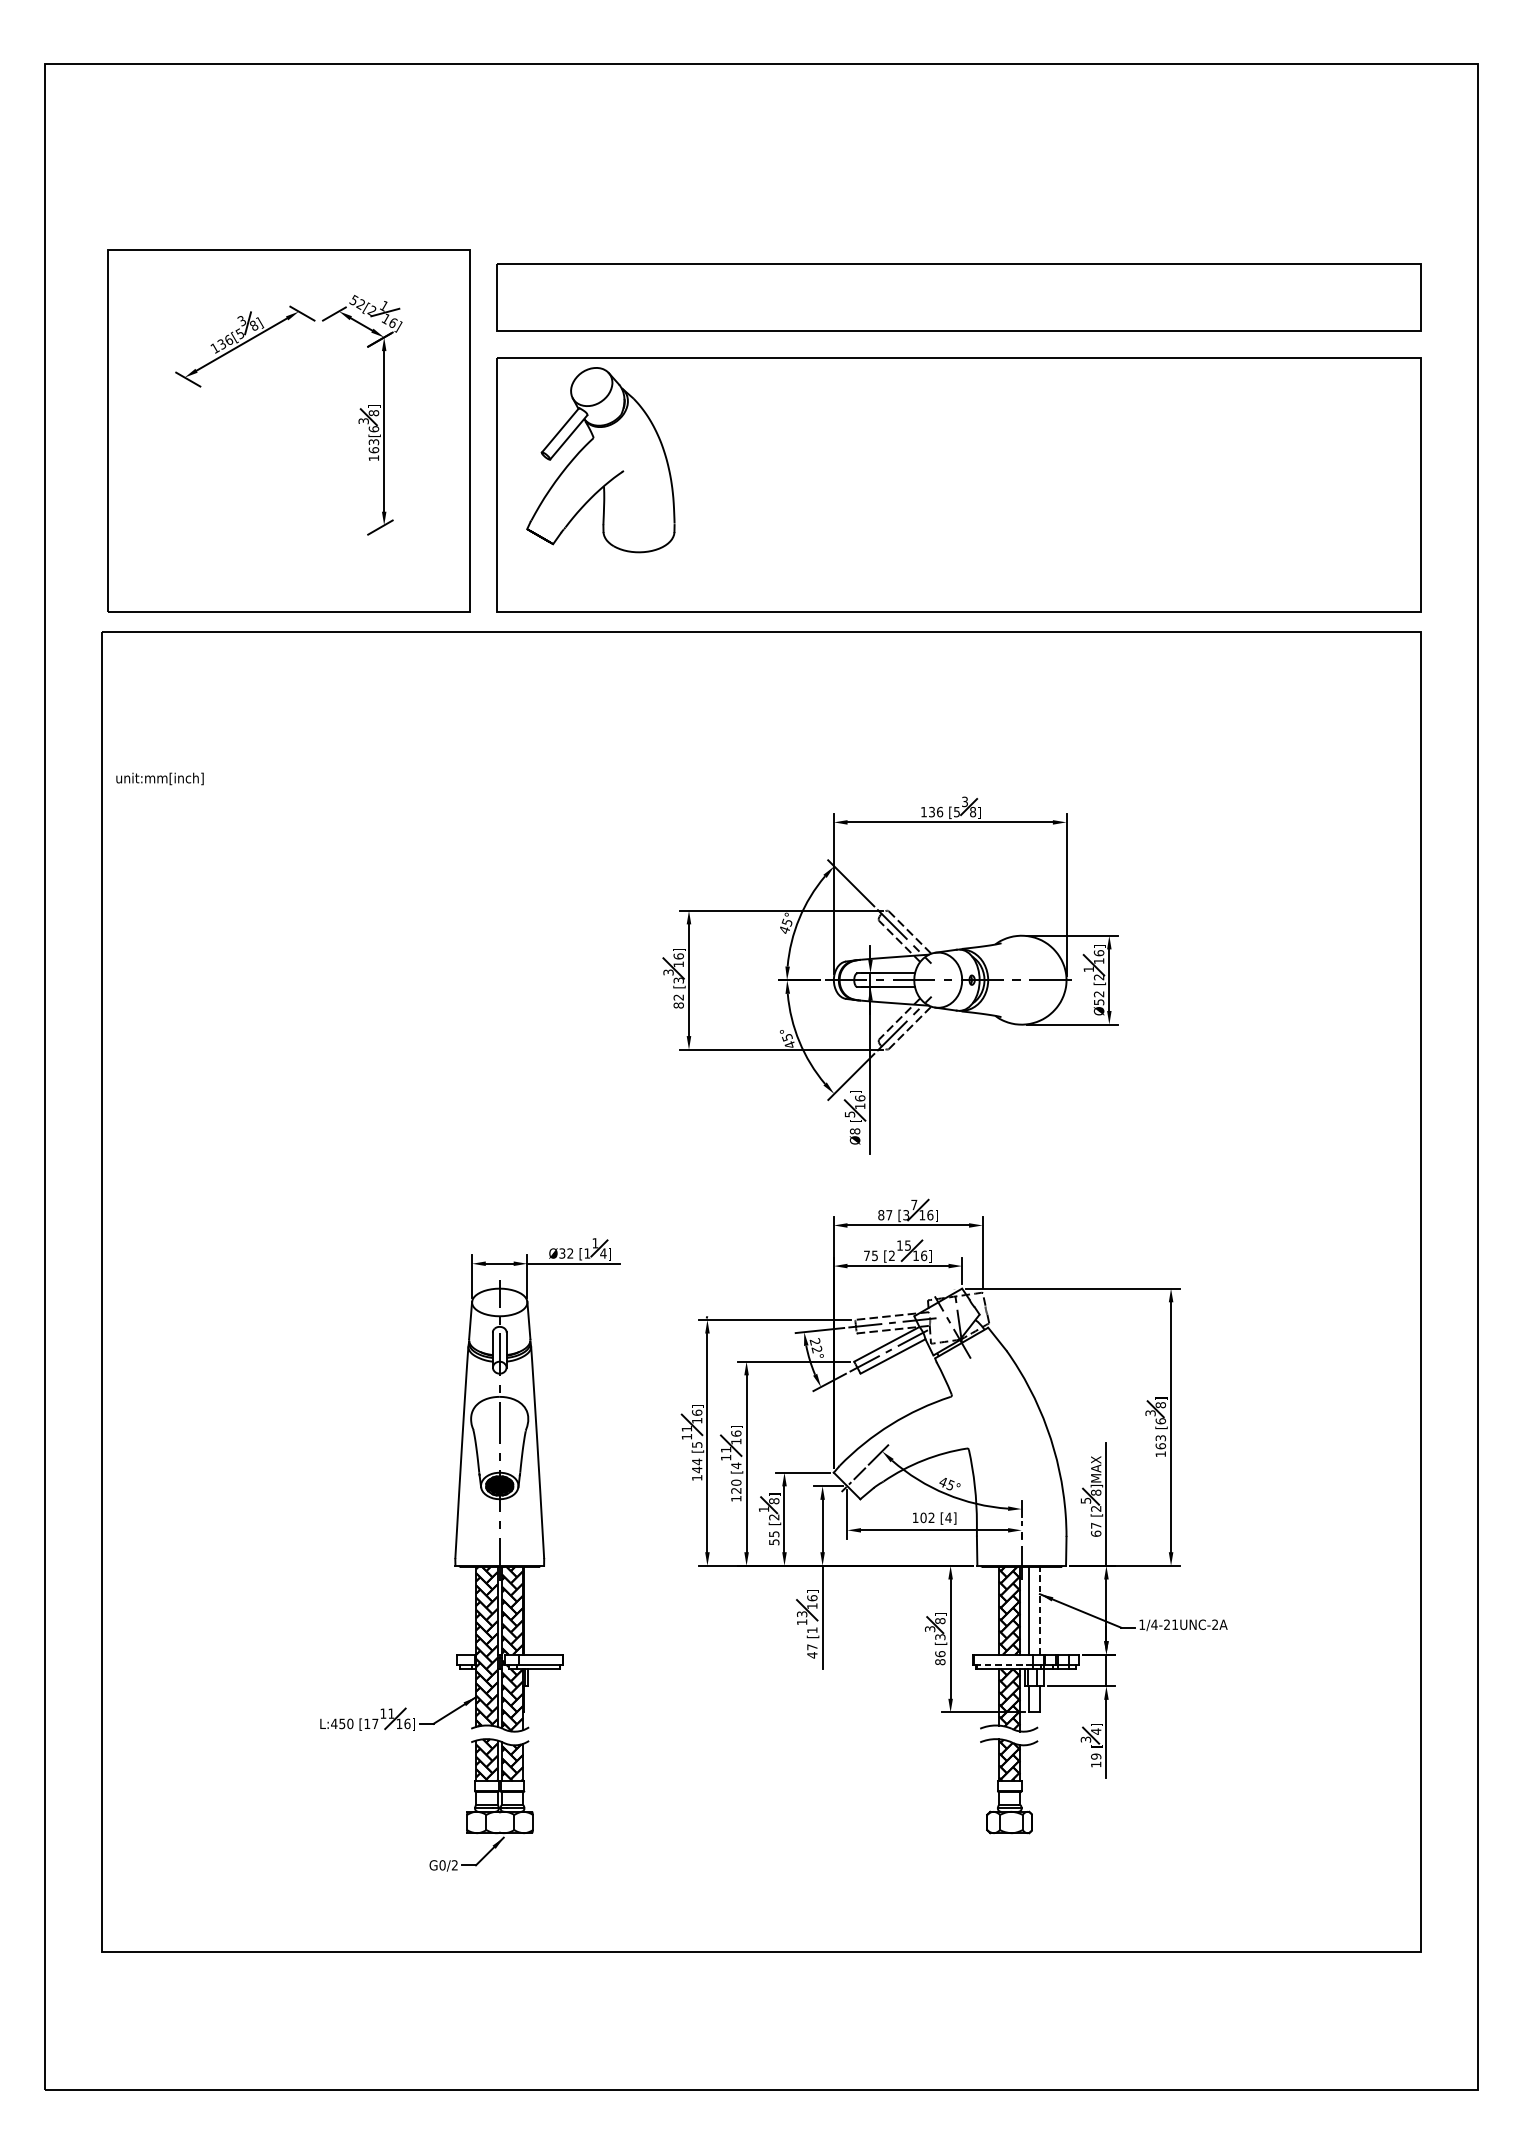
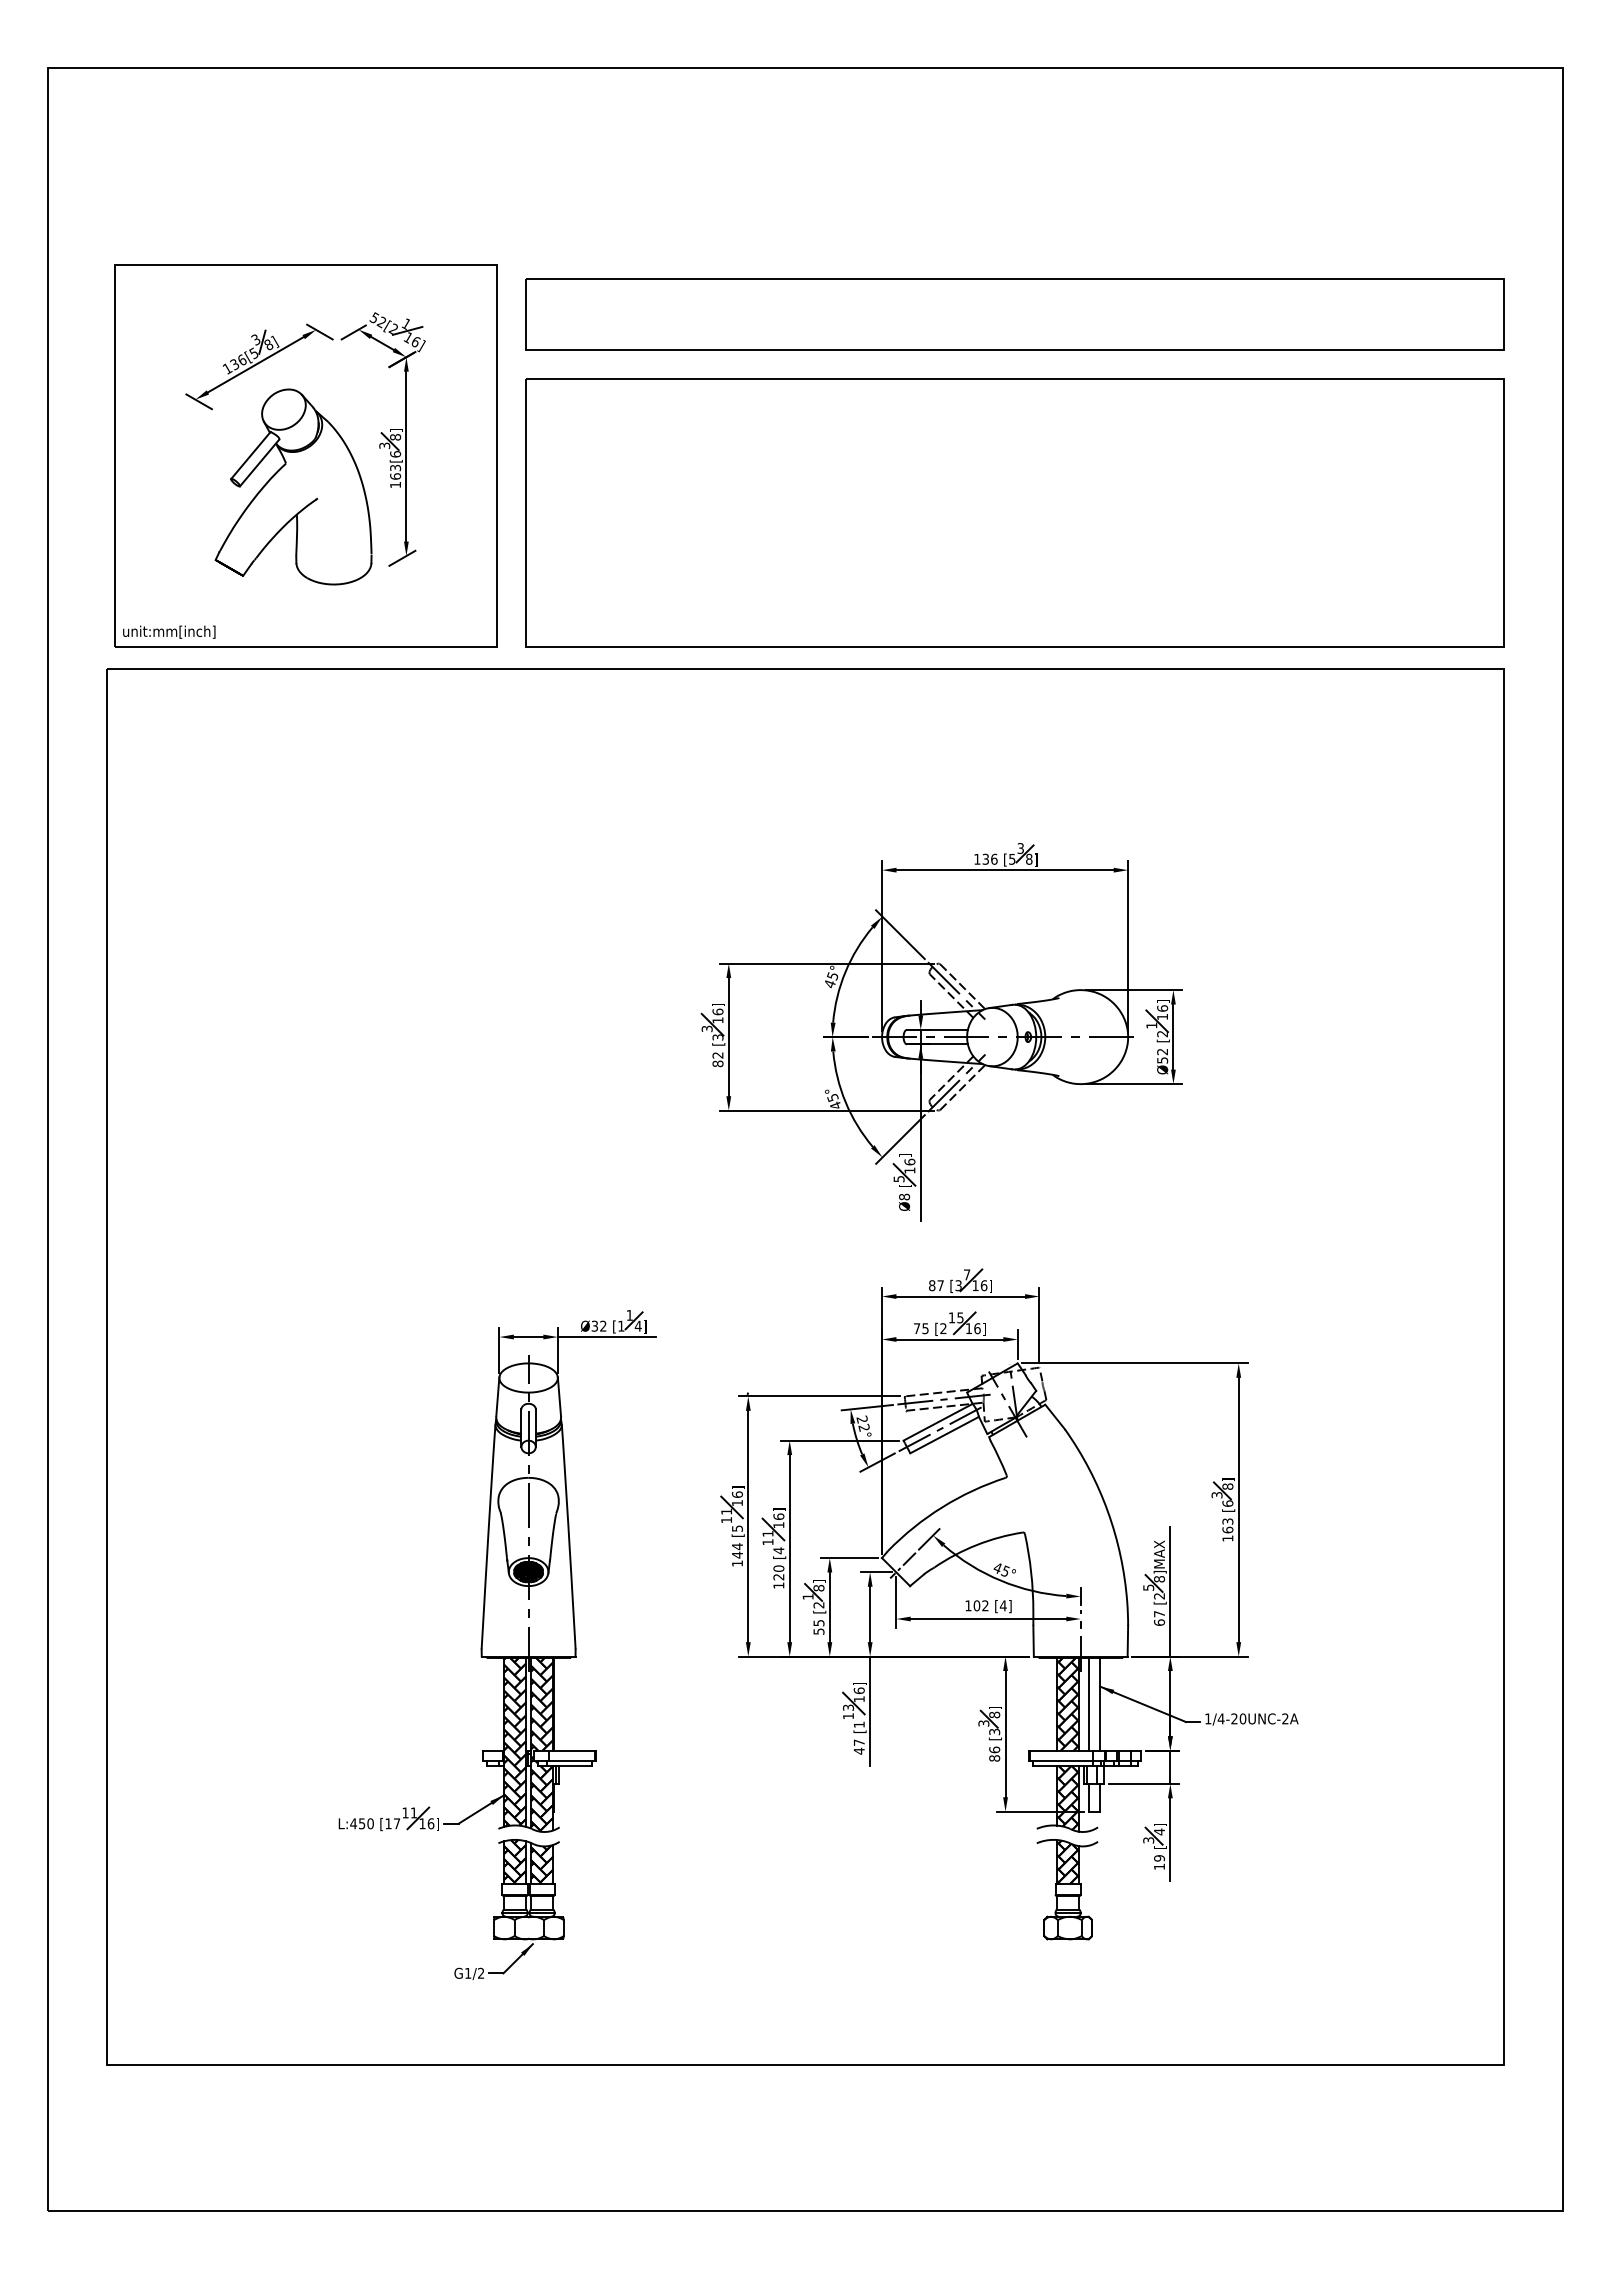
part: (600, 459) -> (293, 486), moved
text: (160, 778) -> (169, 631), moved
line: (1040, 1610) -> (1100, 1703), dashed -> solid
text: (1174, 1624) -> (1242, 1718), 1/4-21UNC-2A -> 1/4-20UNC-2A
line: (1002, 1665) -> (1060, 1761), dashed -> solid
text: (441, 1864) -> (467, 1972), G0/2 -> G1/2

